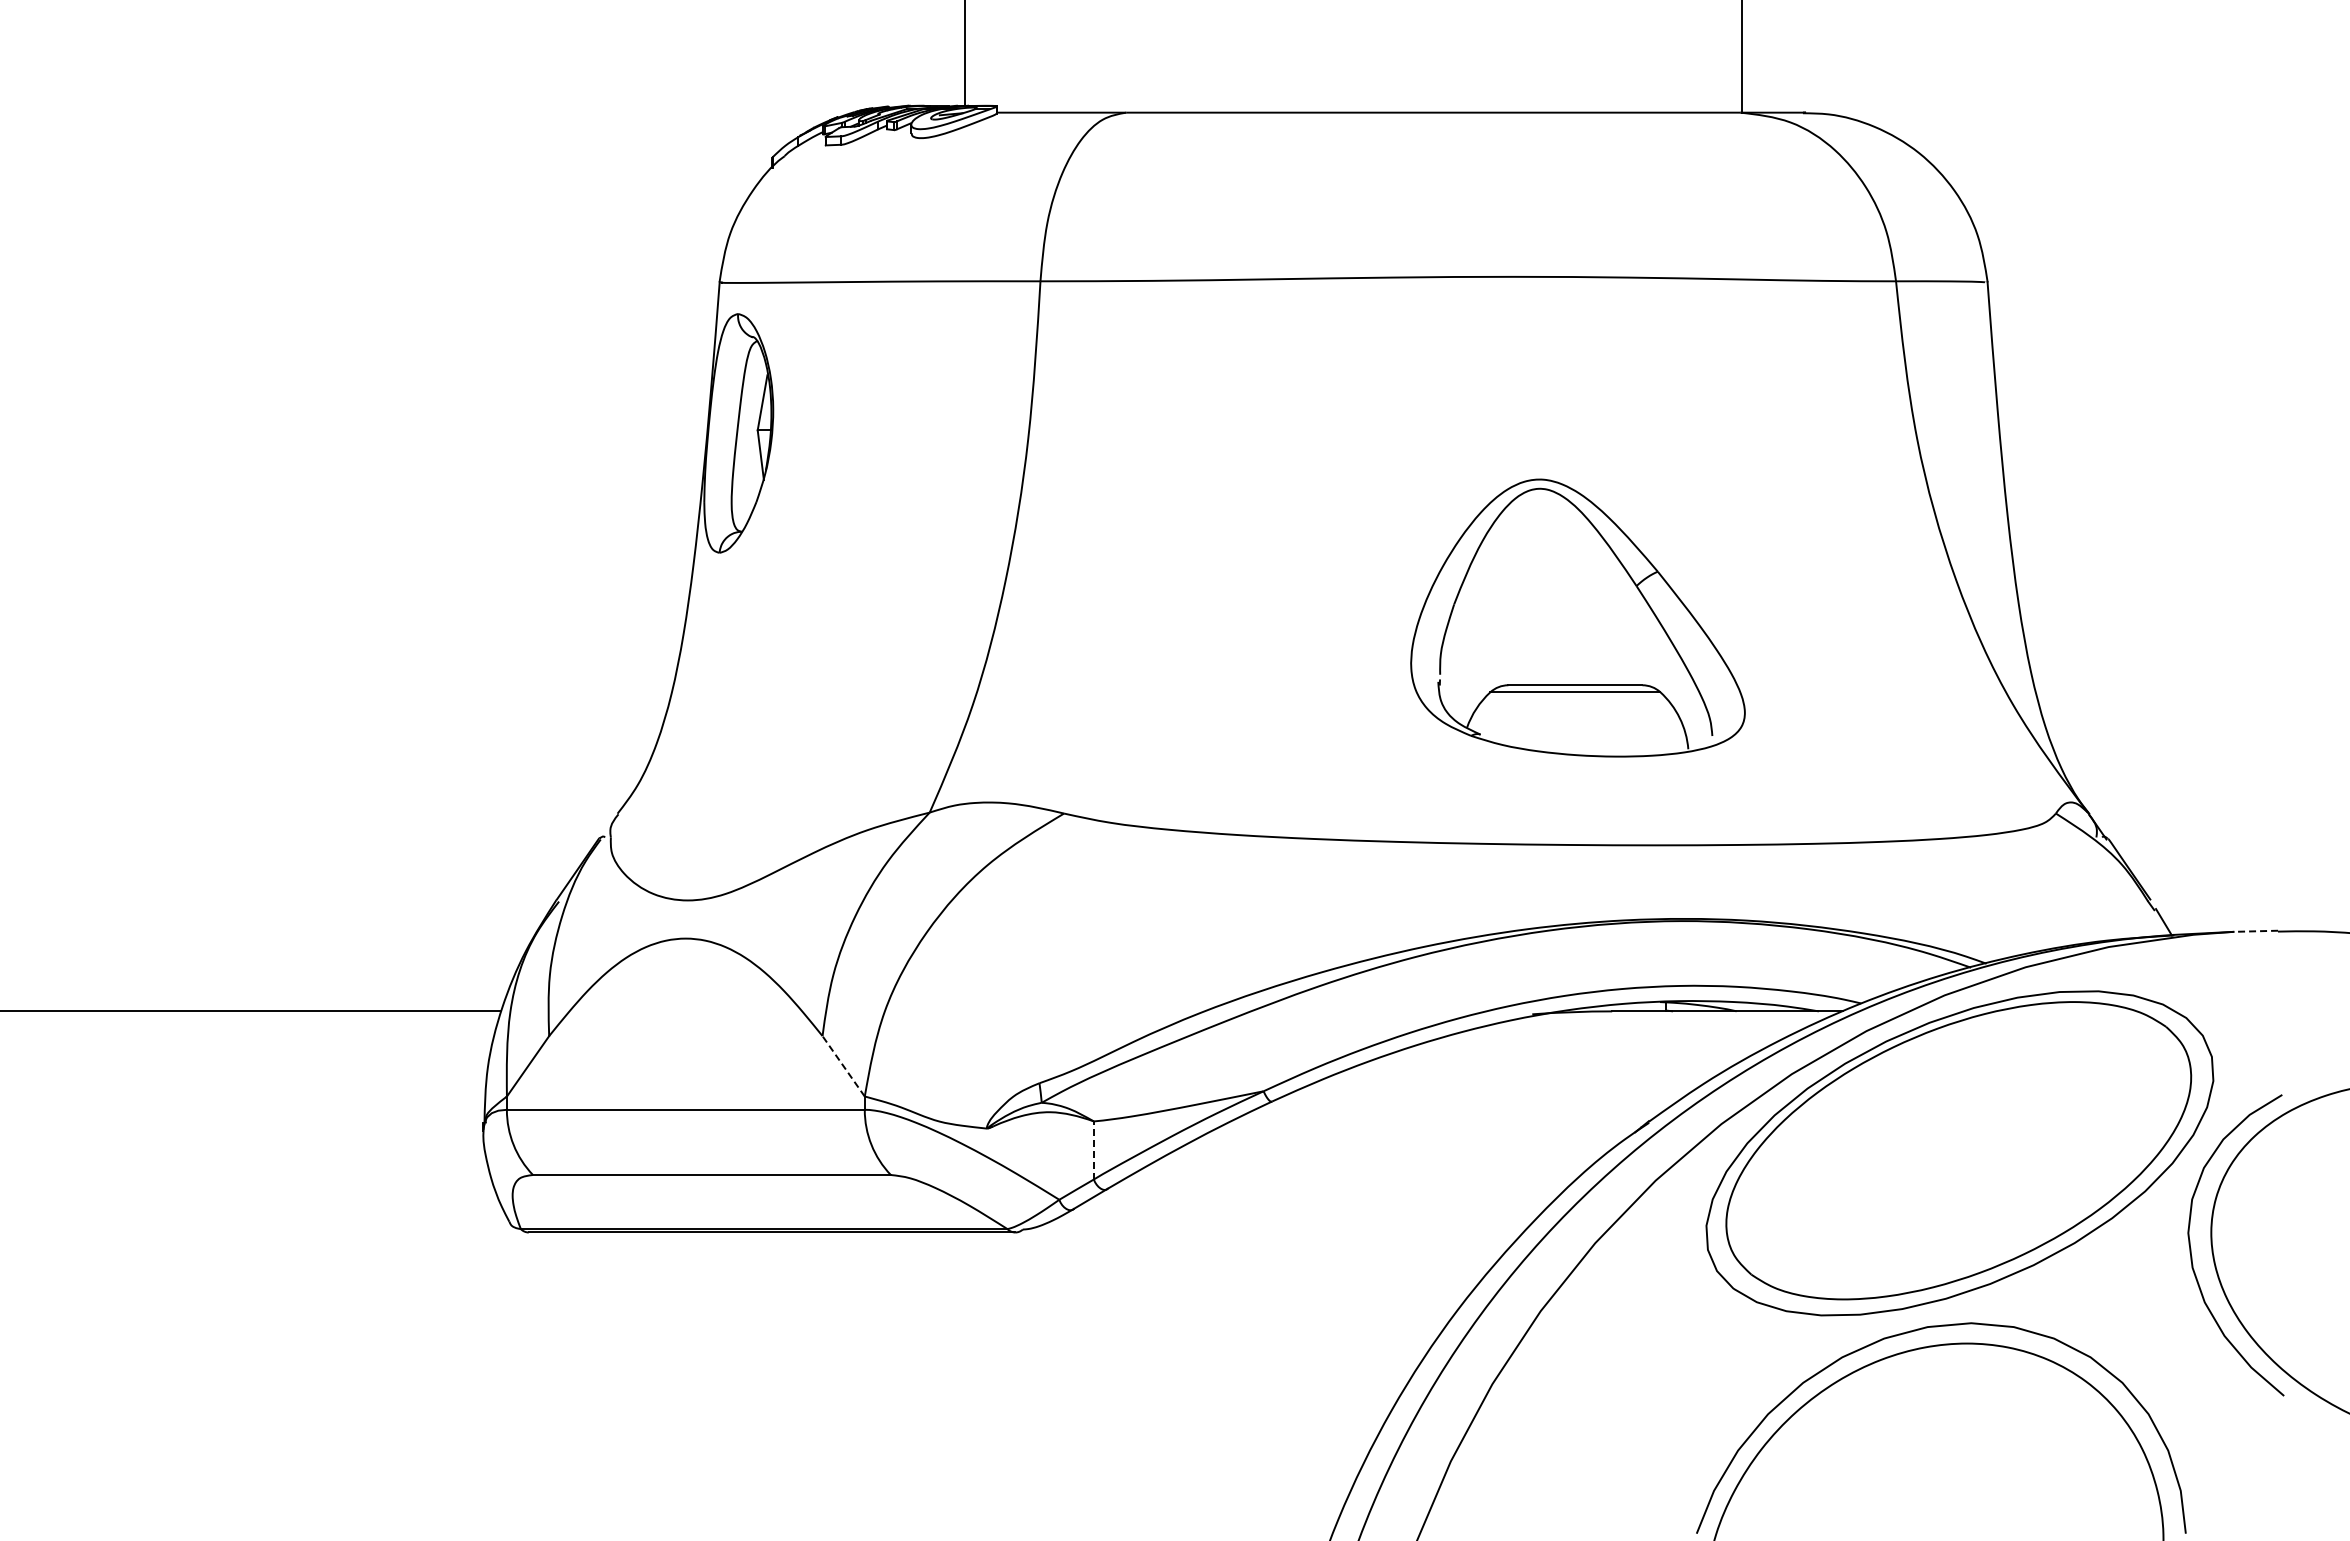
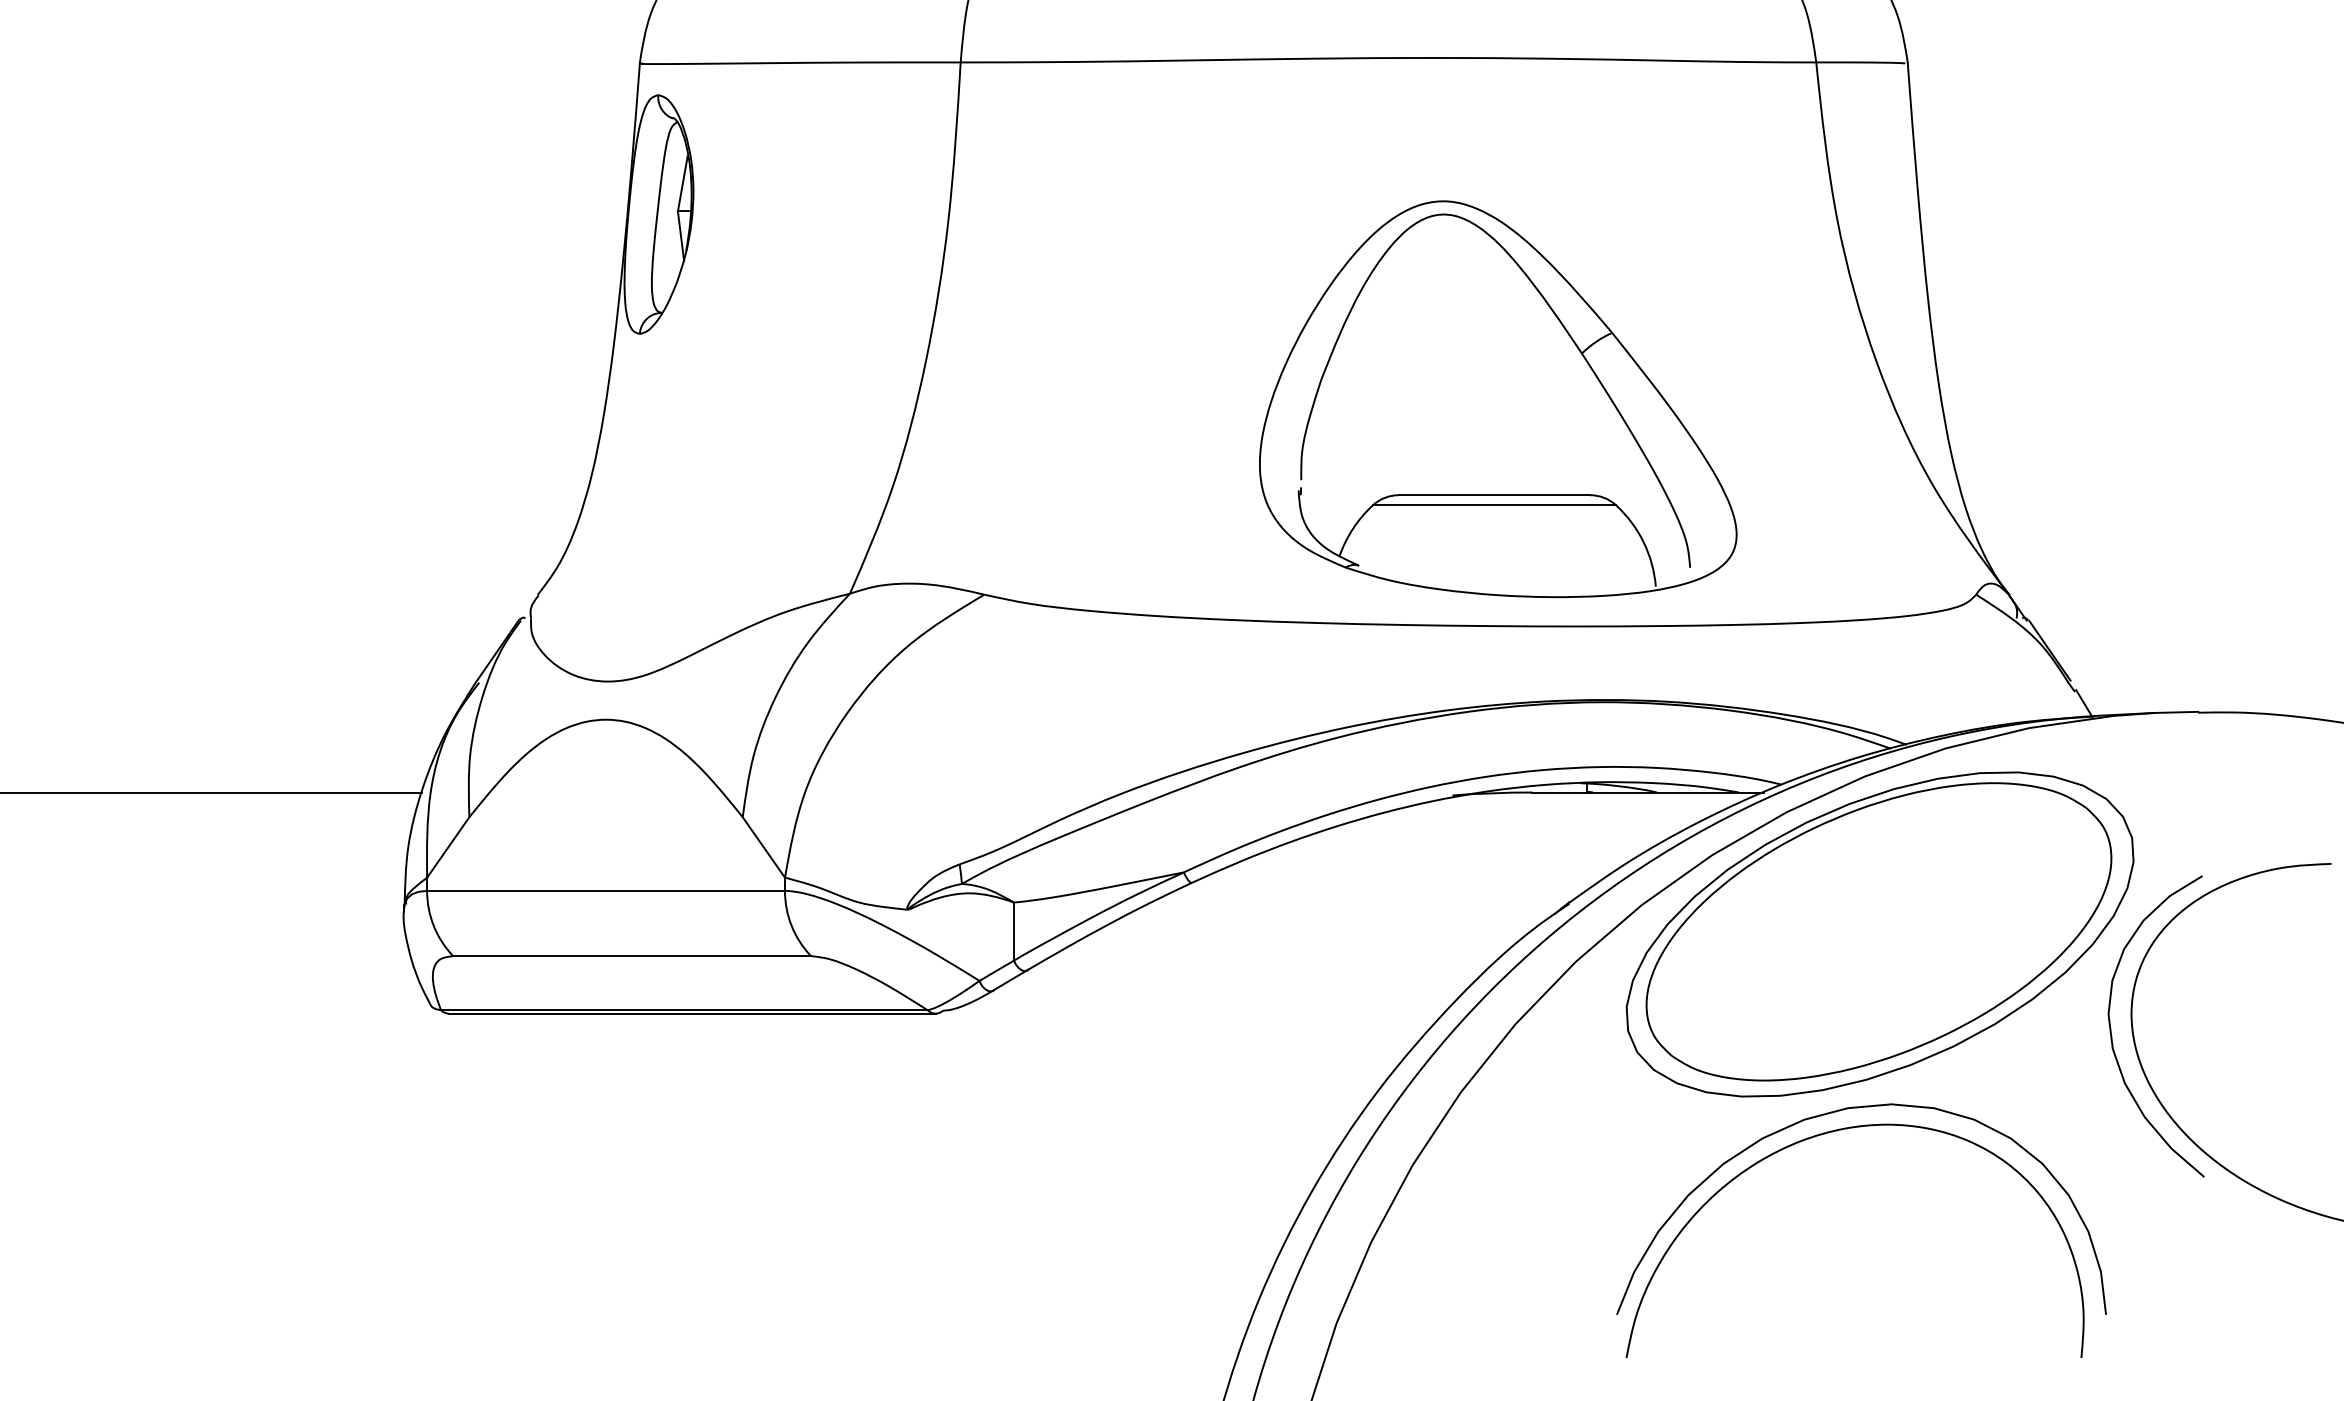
part: (1577, 617) -> (1497, 398), size x1.43
line: (2255, 931) -> (2175, 712), dashed -> solid
line: (843, 1066) -> (763, 847), dashed -> solid
line: (1093, 1149) -> (1013, 930), dashed -> solid

